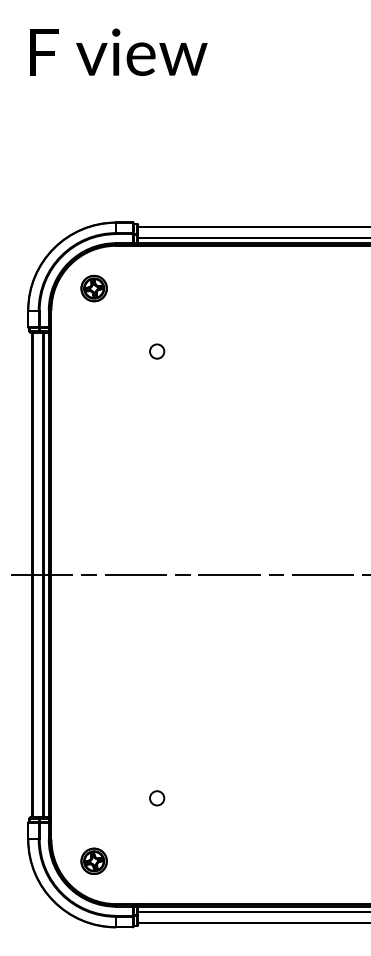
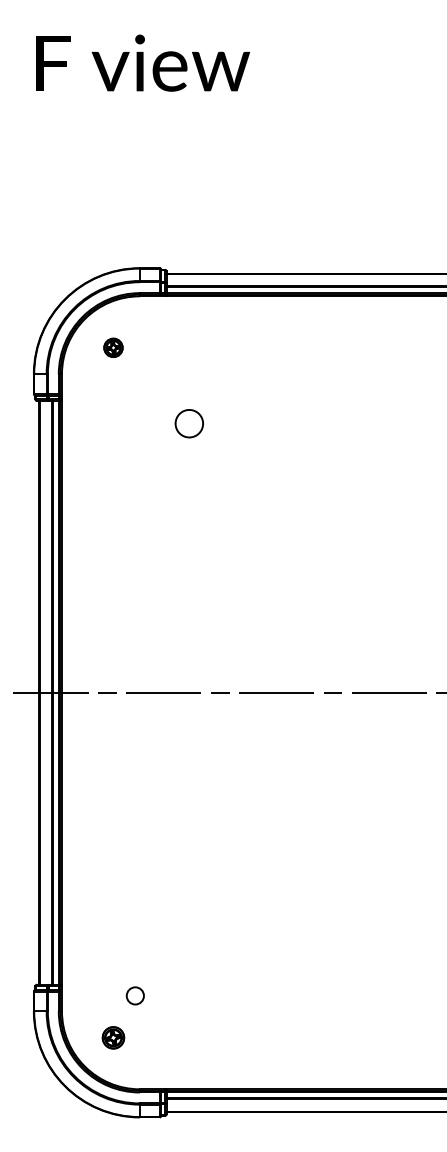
part: (94, 288) -> (113, 347), size x0.6
circle: (156, 351) -> (188, 423), size x1.6
circle: (156, 798) -> (134, 995), moved
part: (94, 861) -> (113, 1037), size x0.7

